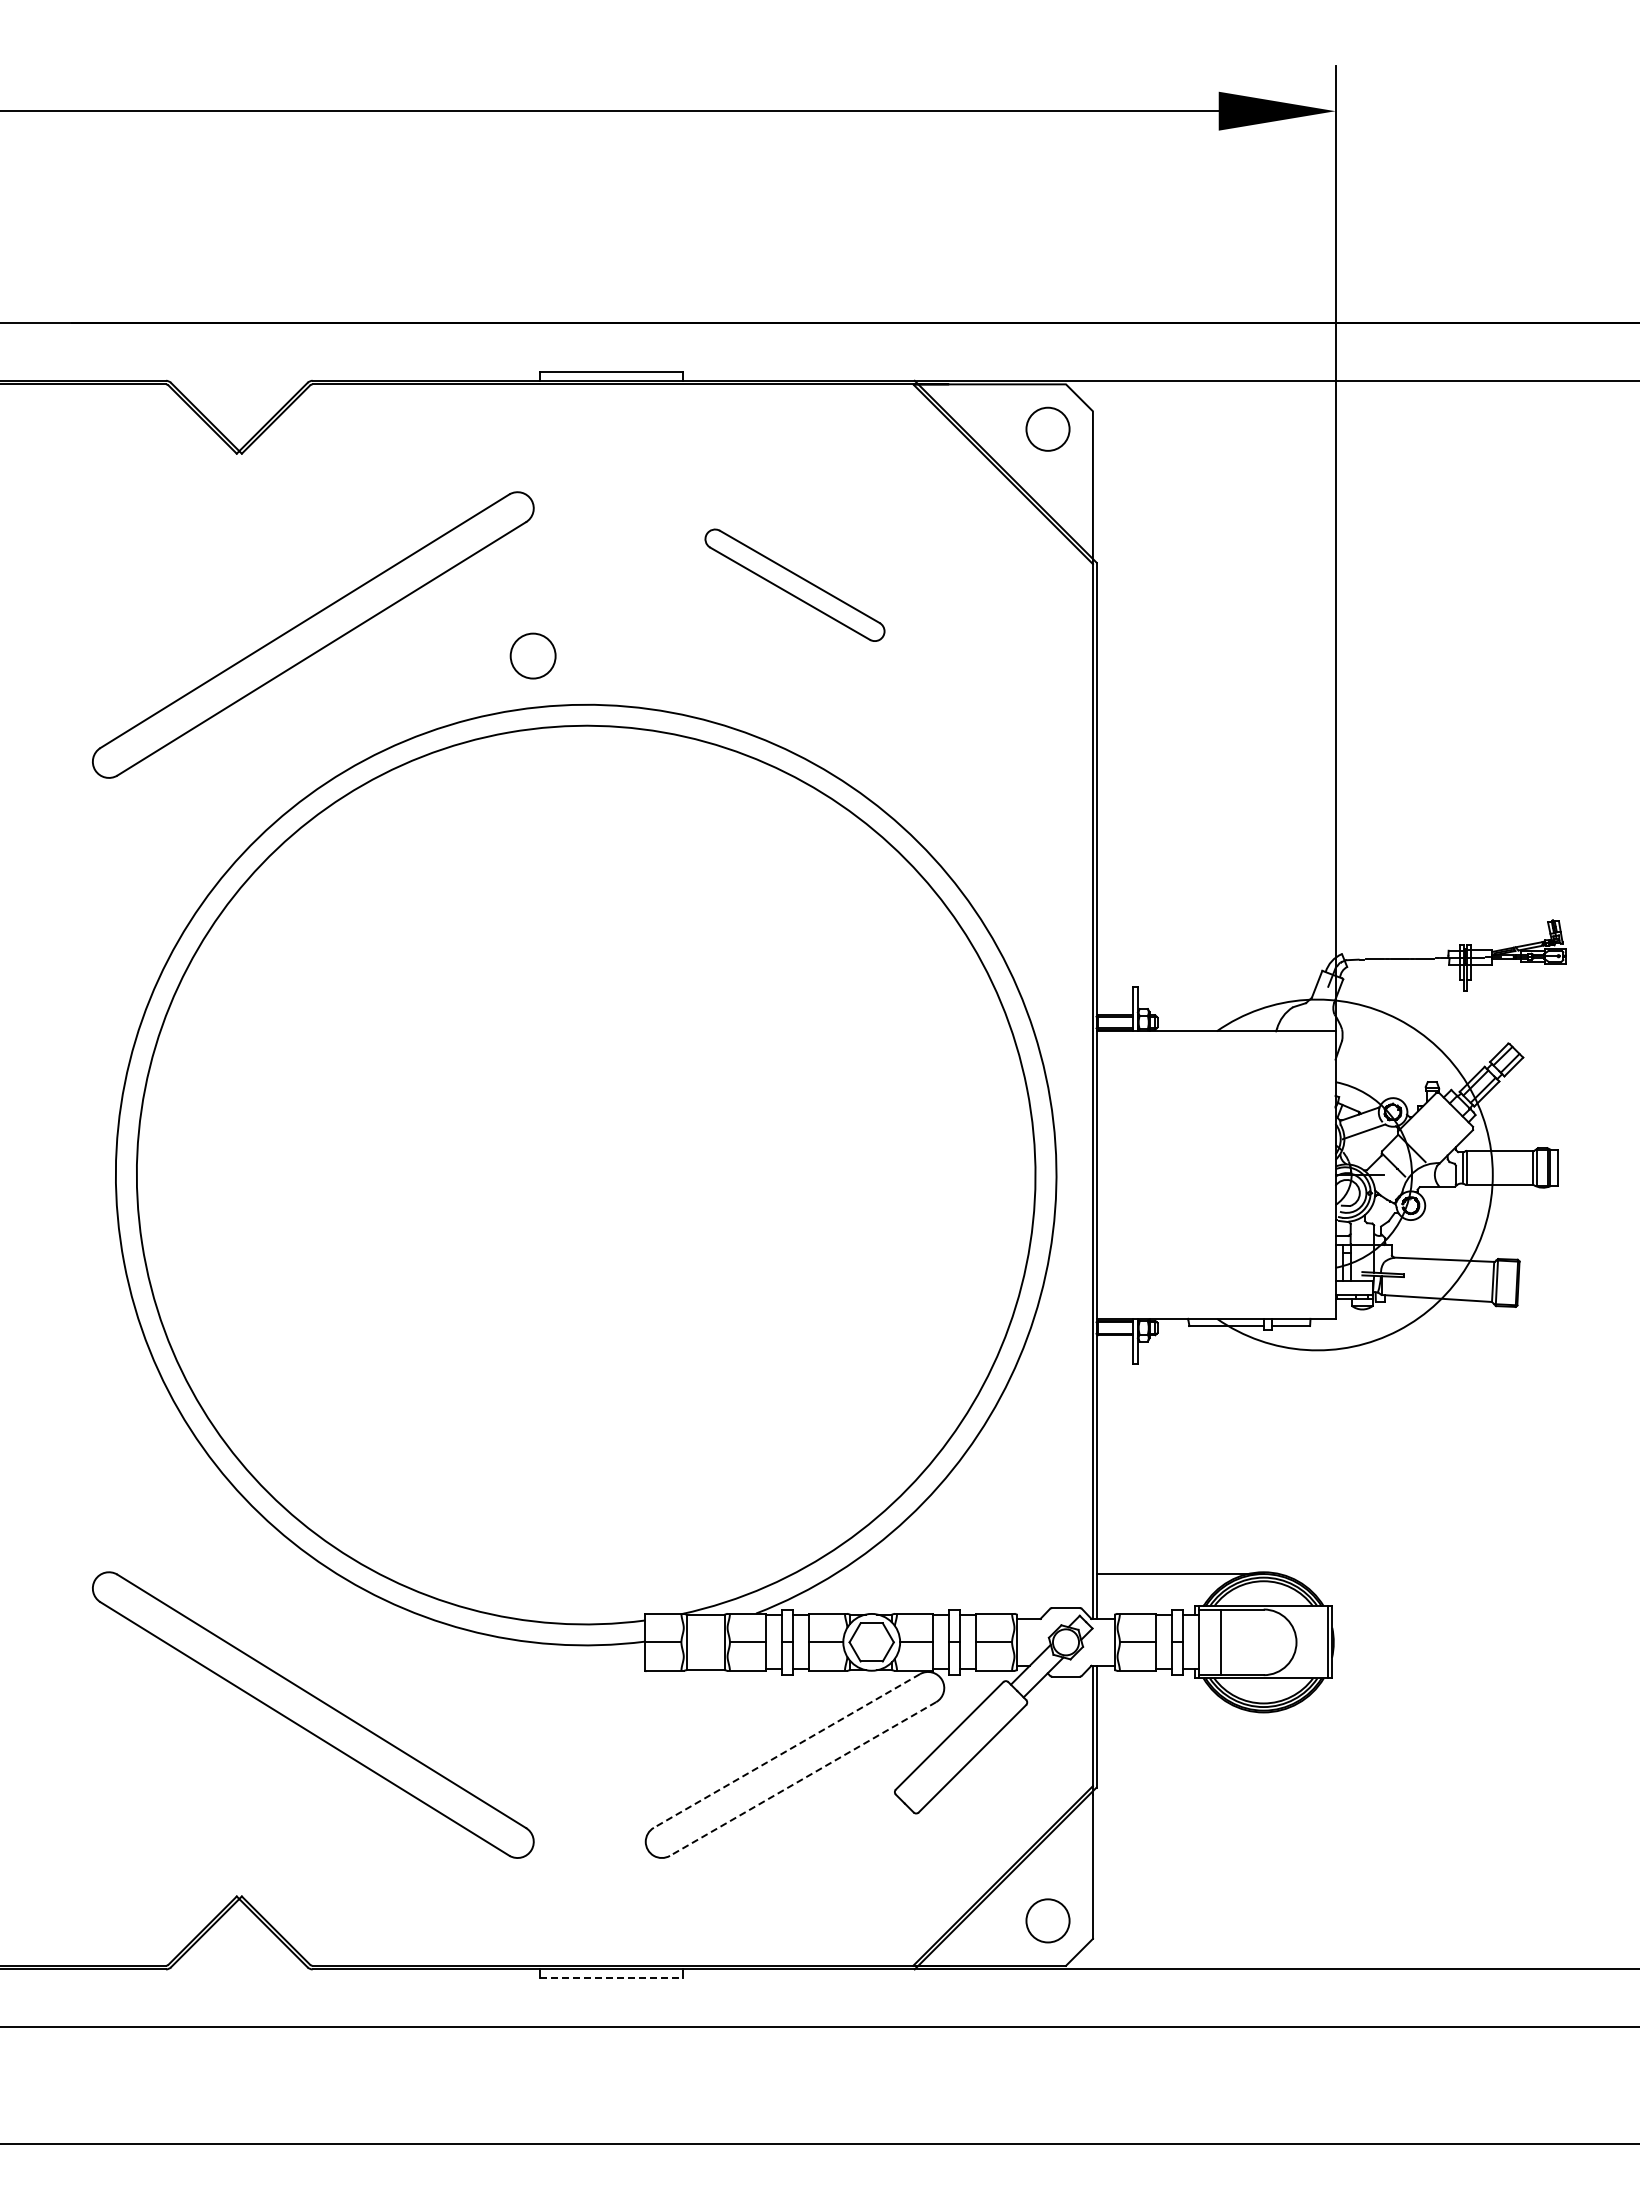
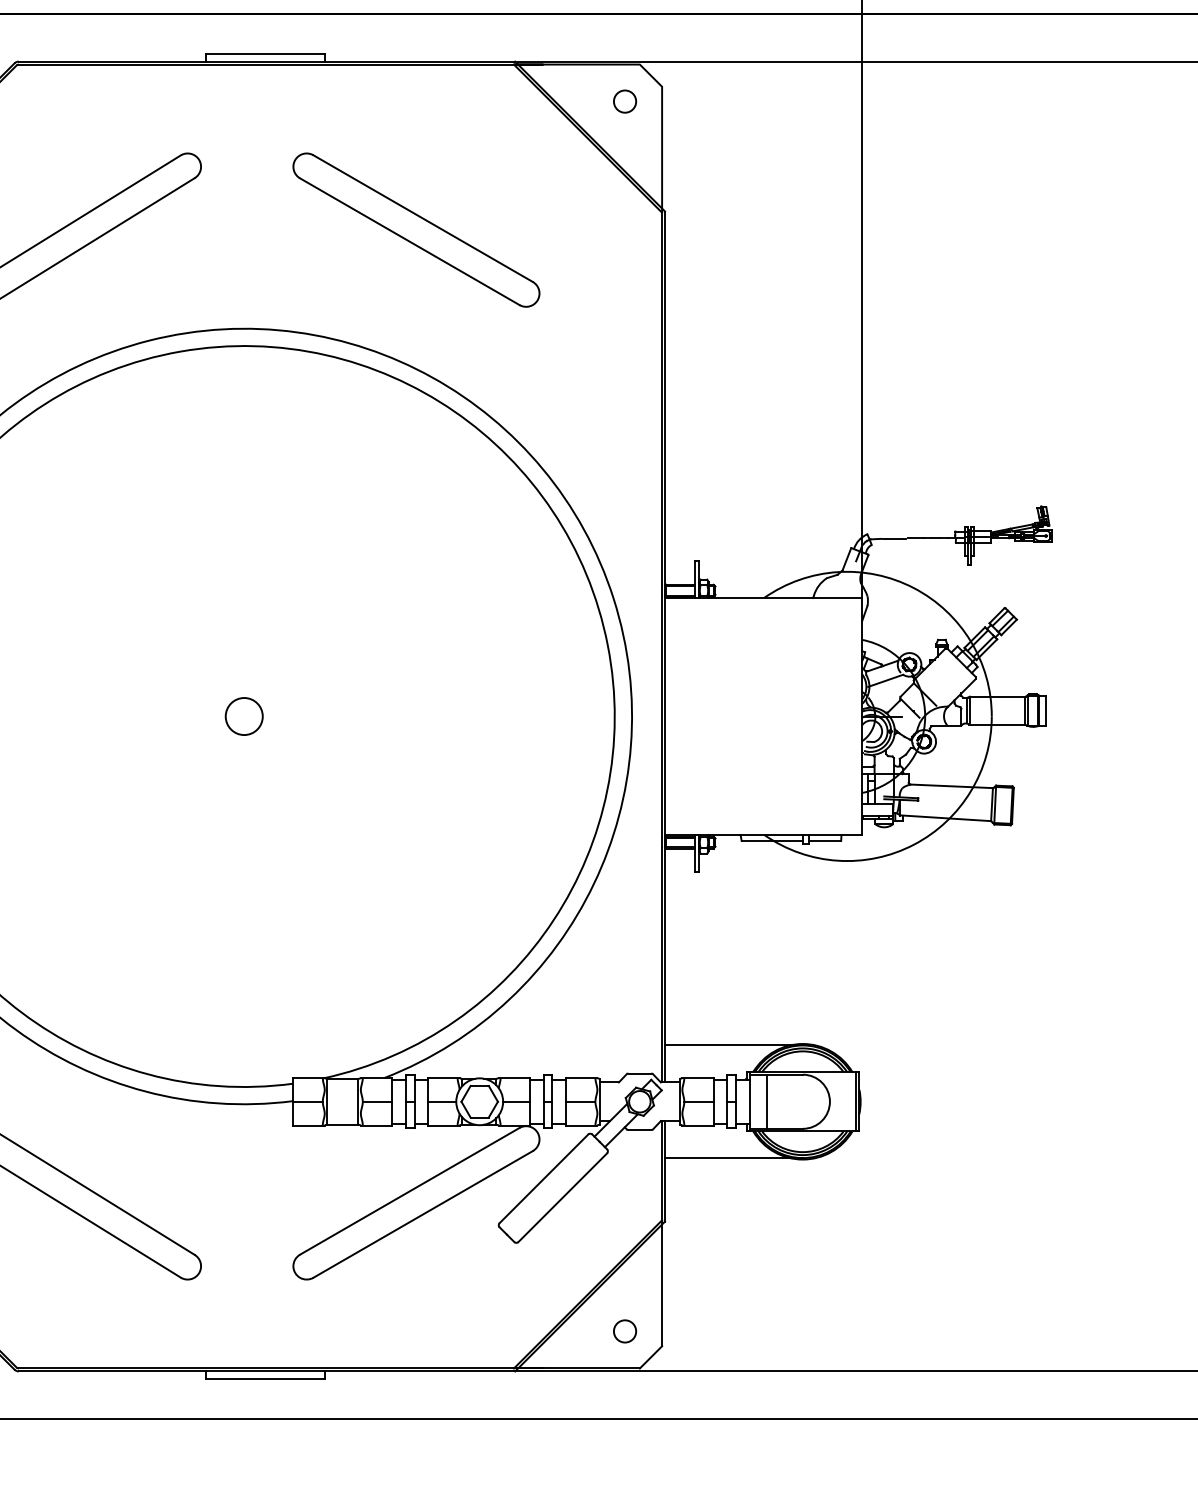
circle: (1047, 428) -> (624, 100), size x0.62
part: (794, 585) -> (416, 230), size x1.67
circle: (532, 655) -> (243, 716), moved
line: (1179, 1710) -> (733, 1157), added
line: (786, 1750) -> (409, 1190), dashed -> solid
line: (803, 1779) -> (423, 1214), dashed -> solid
circle: (1047, 1920) -> (624, 1331), size x0.62
line: (611, 1978) -> (265, 1378), dashed -> solid

